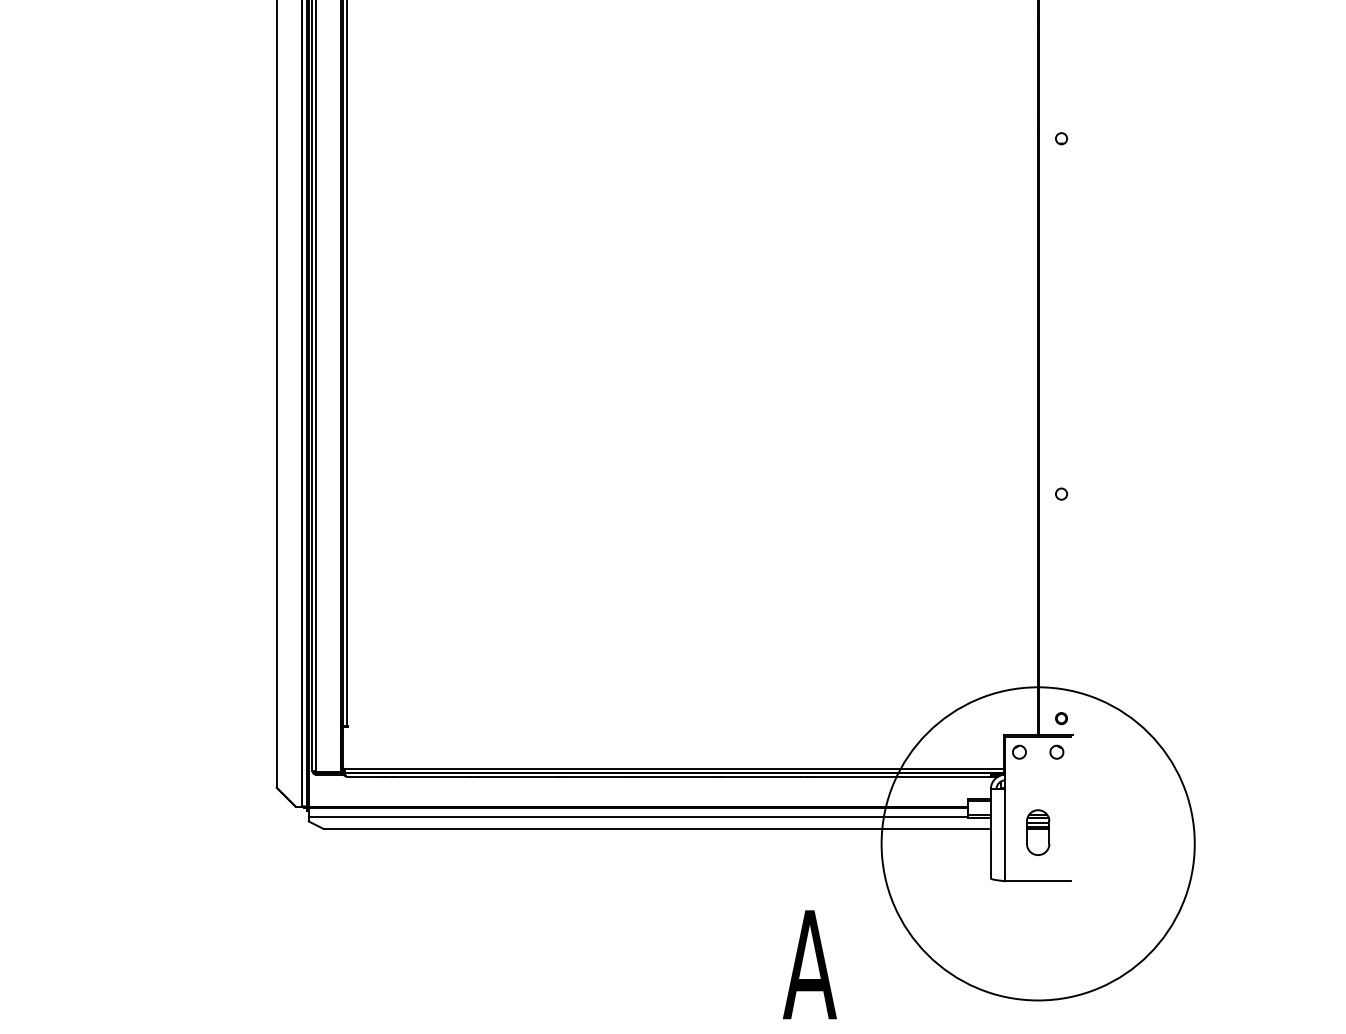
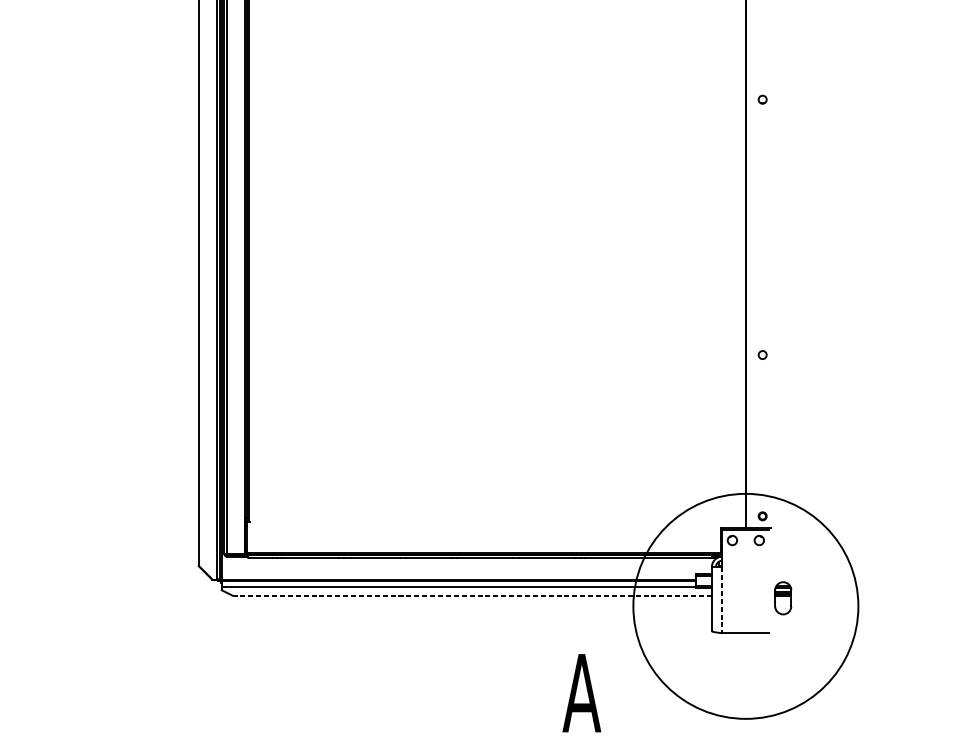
line: (657, 828) -> (472, 595), solid -> dashed
part: (1038, 832) -> (783, 598), moved
line: (1005, 835) -> (722, 600), solid -> dashed

